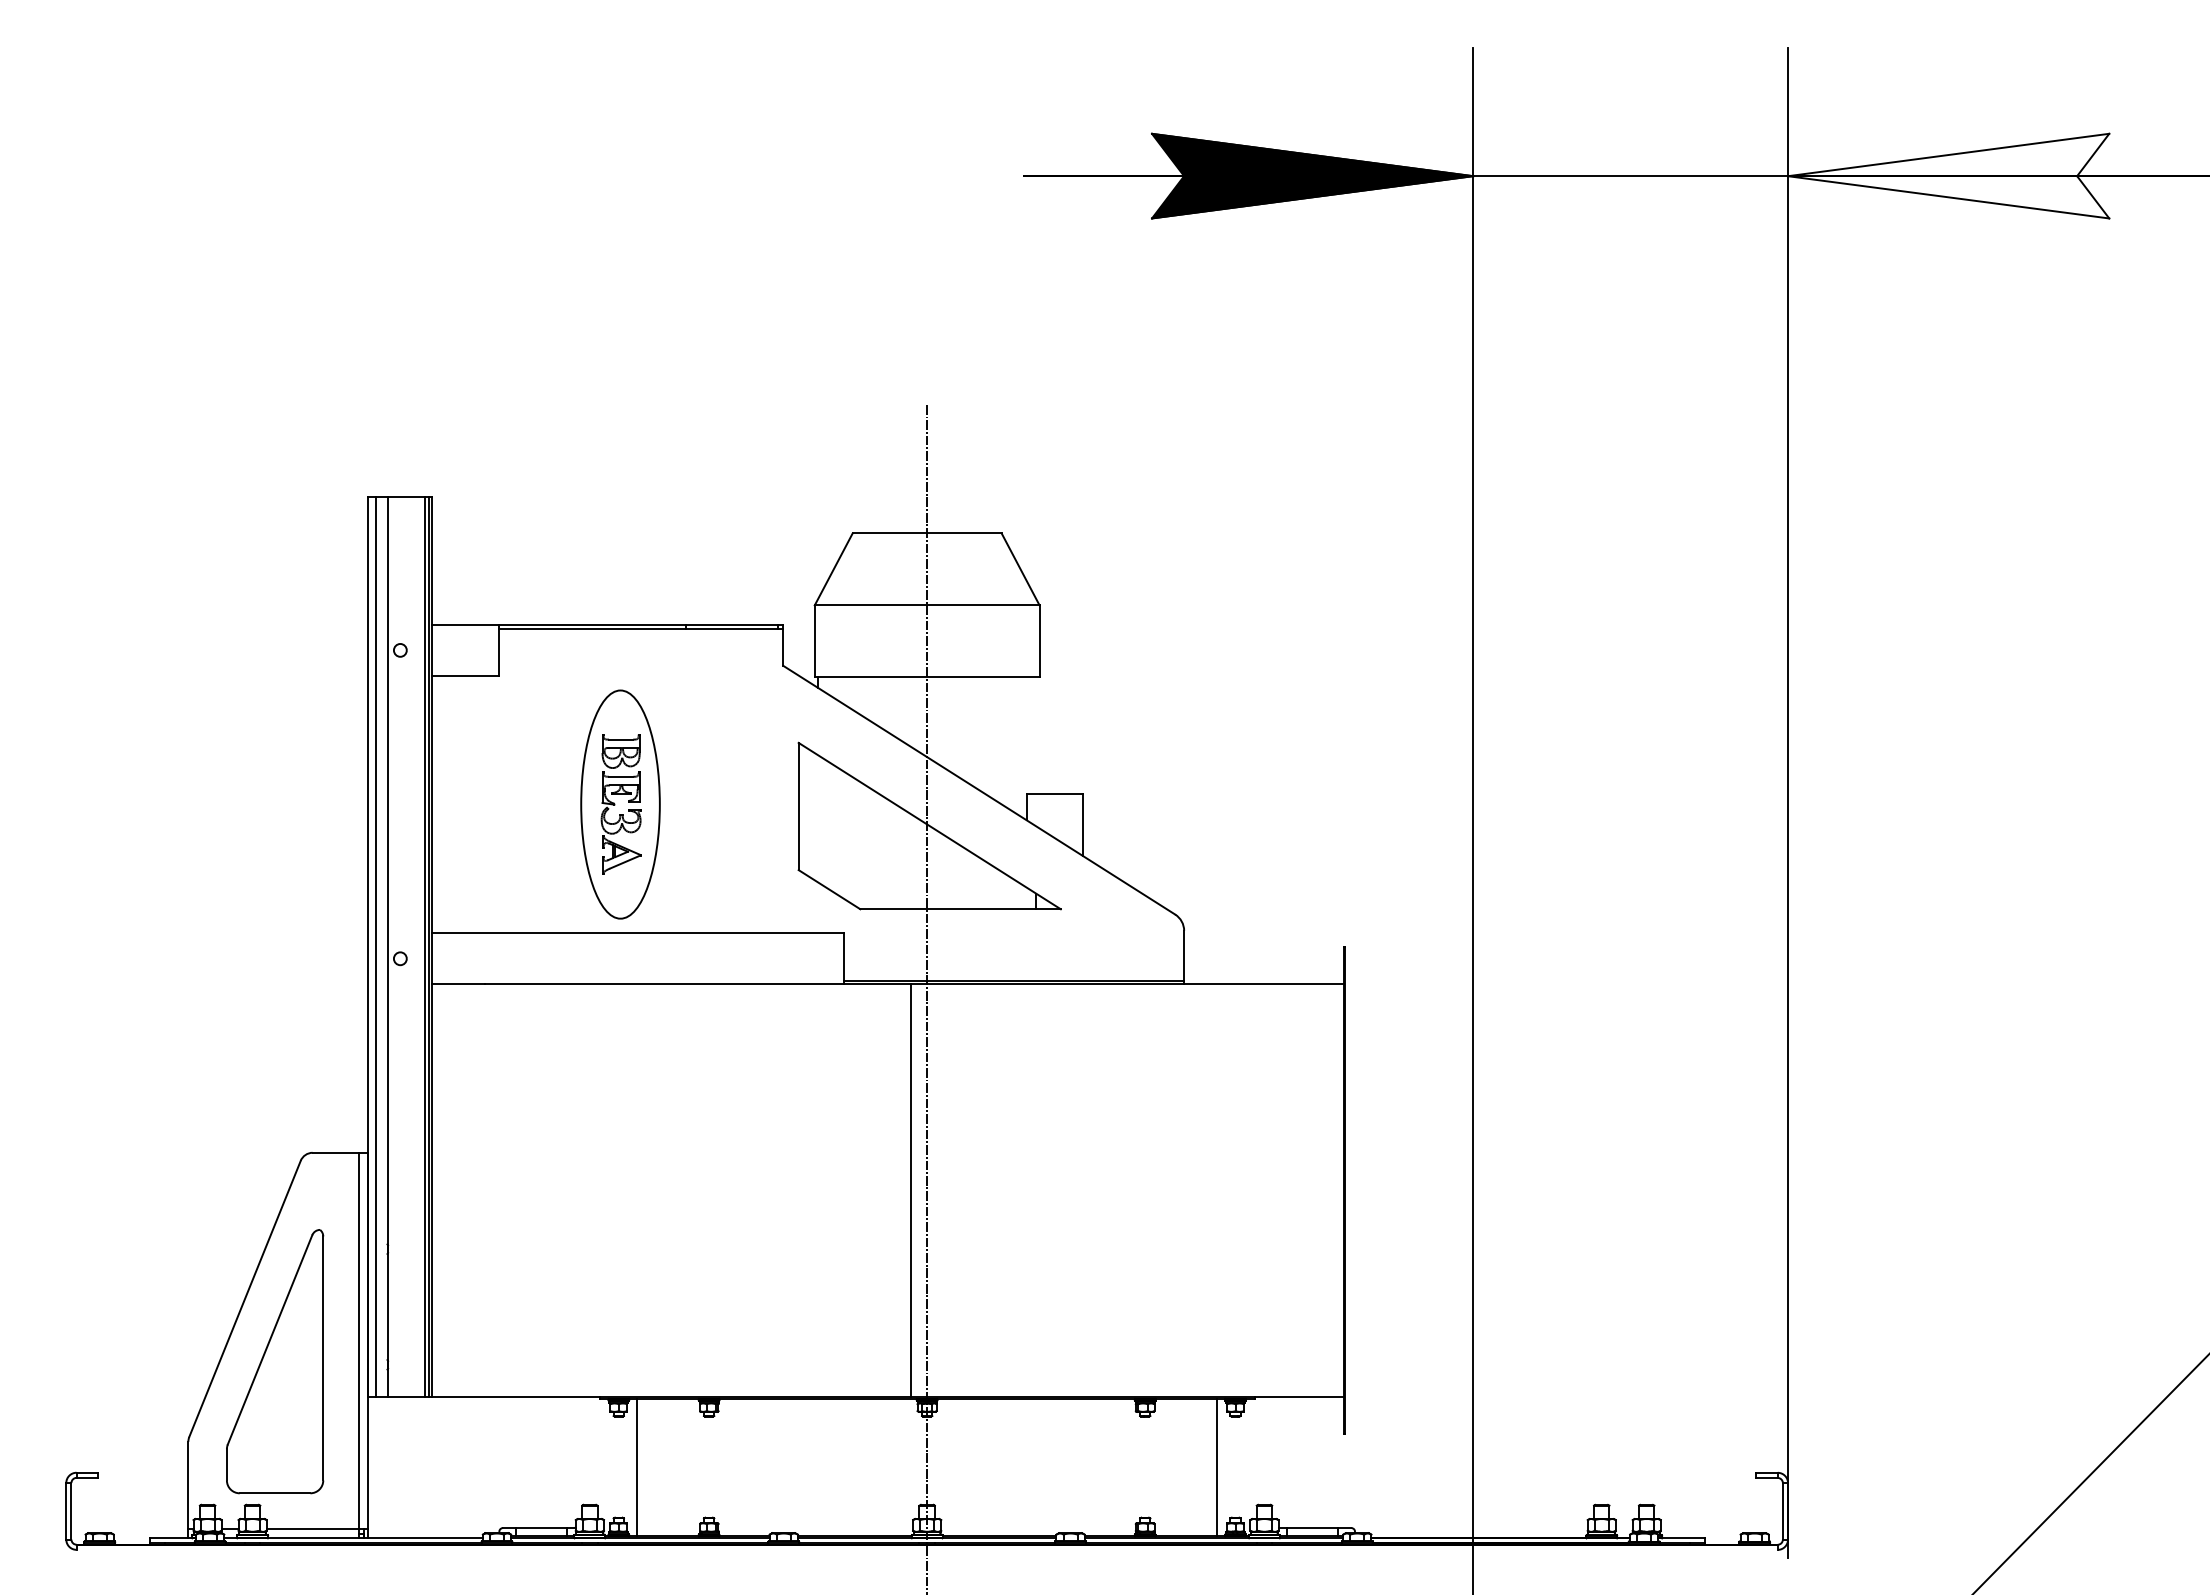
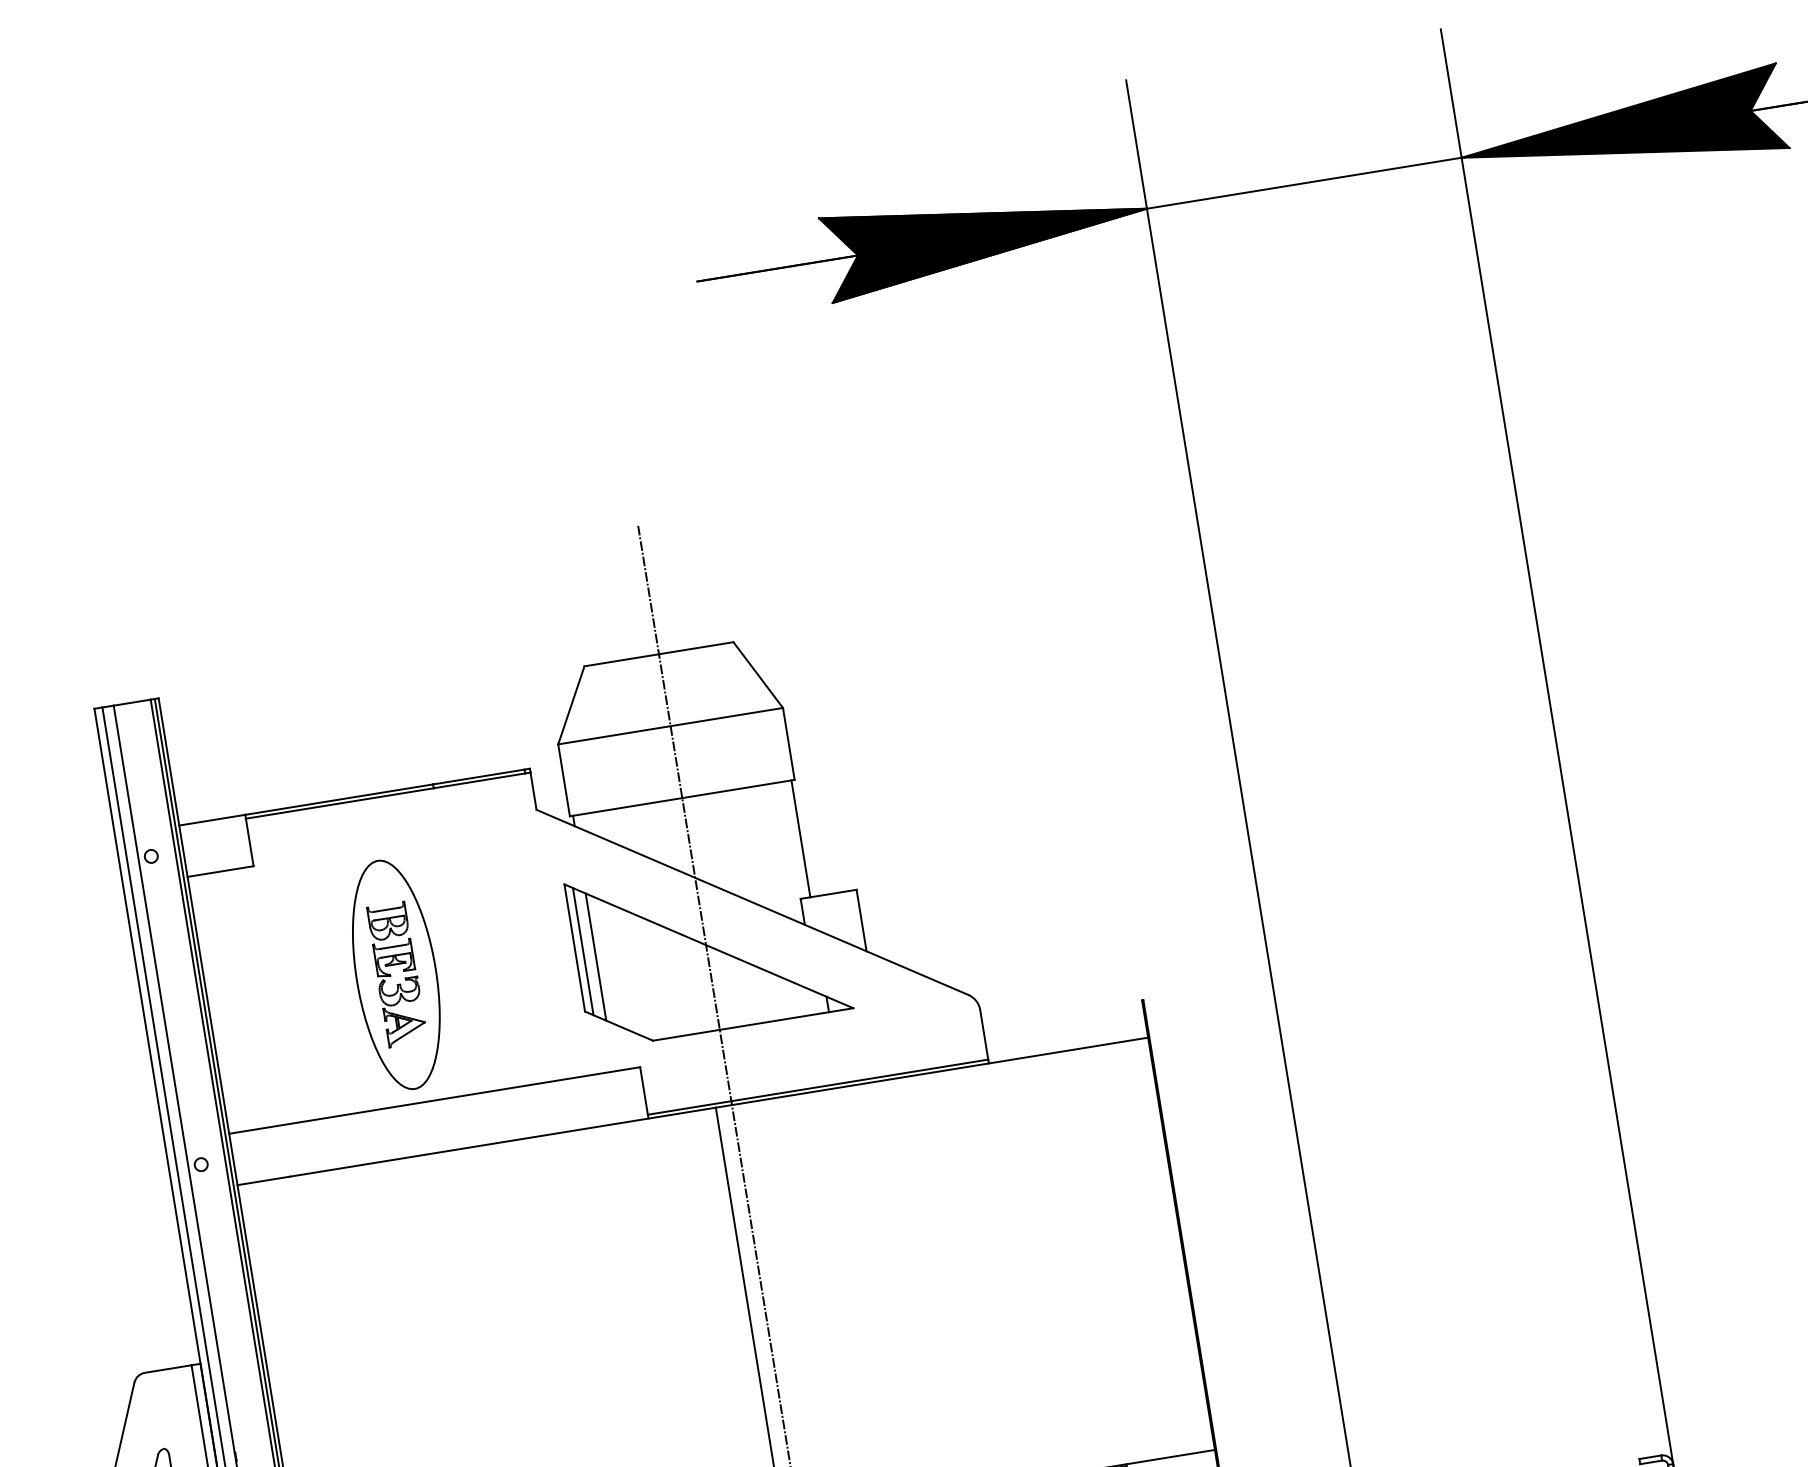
fill: (1948, 175) -> (1621, 131), added
line: (1036, 735) -> (800, 838), added
line: (806, 811) -> (583, 951), added
line: (817, 818) -> (595, 956), added

